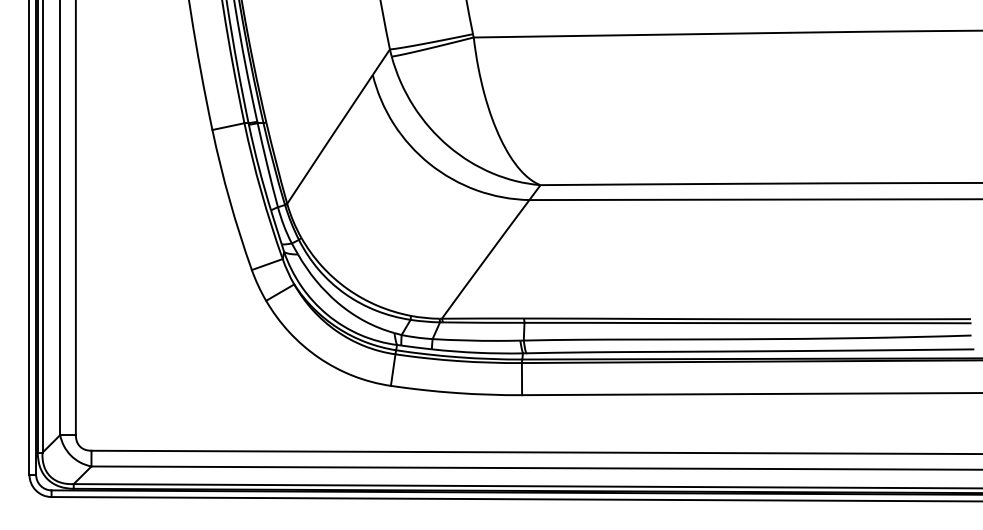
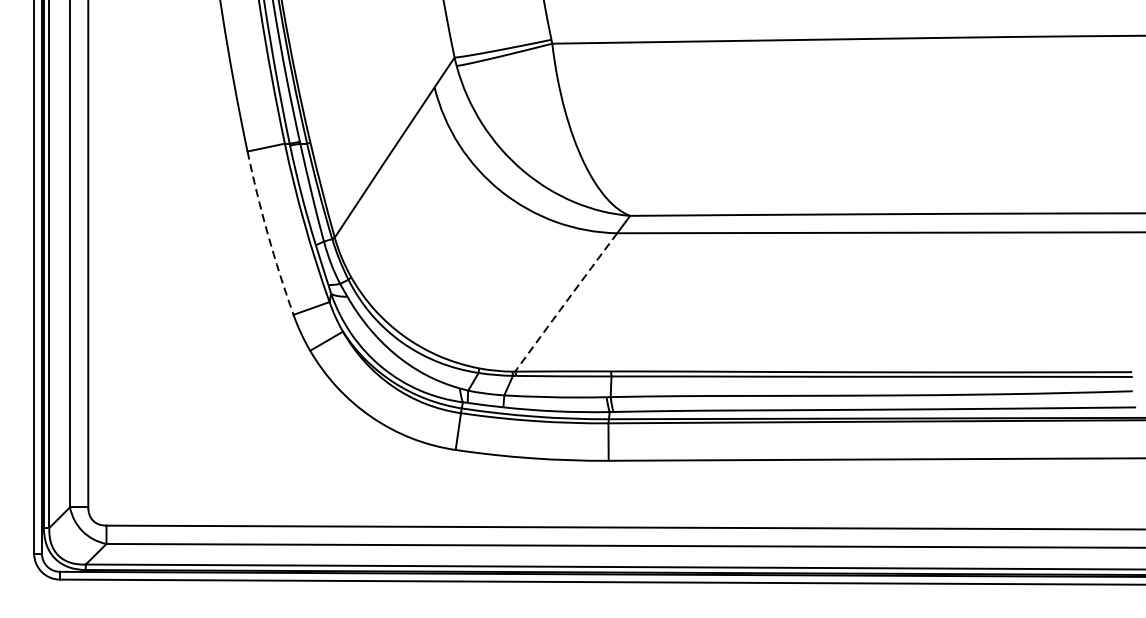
arc: (229, 200) -> (267, 233), solid -> dashed
arc: (485, 259) -> (566, 302), solid -> dashed

